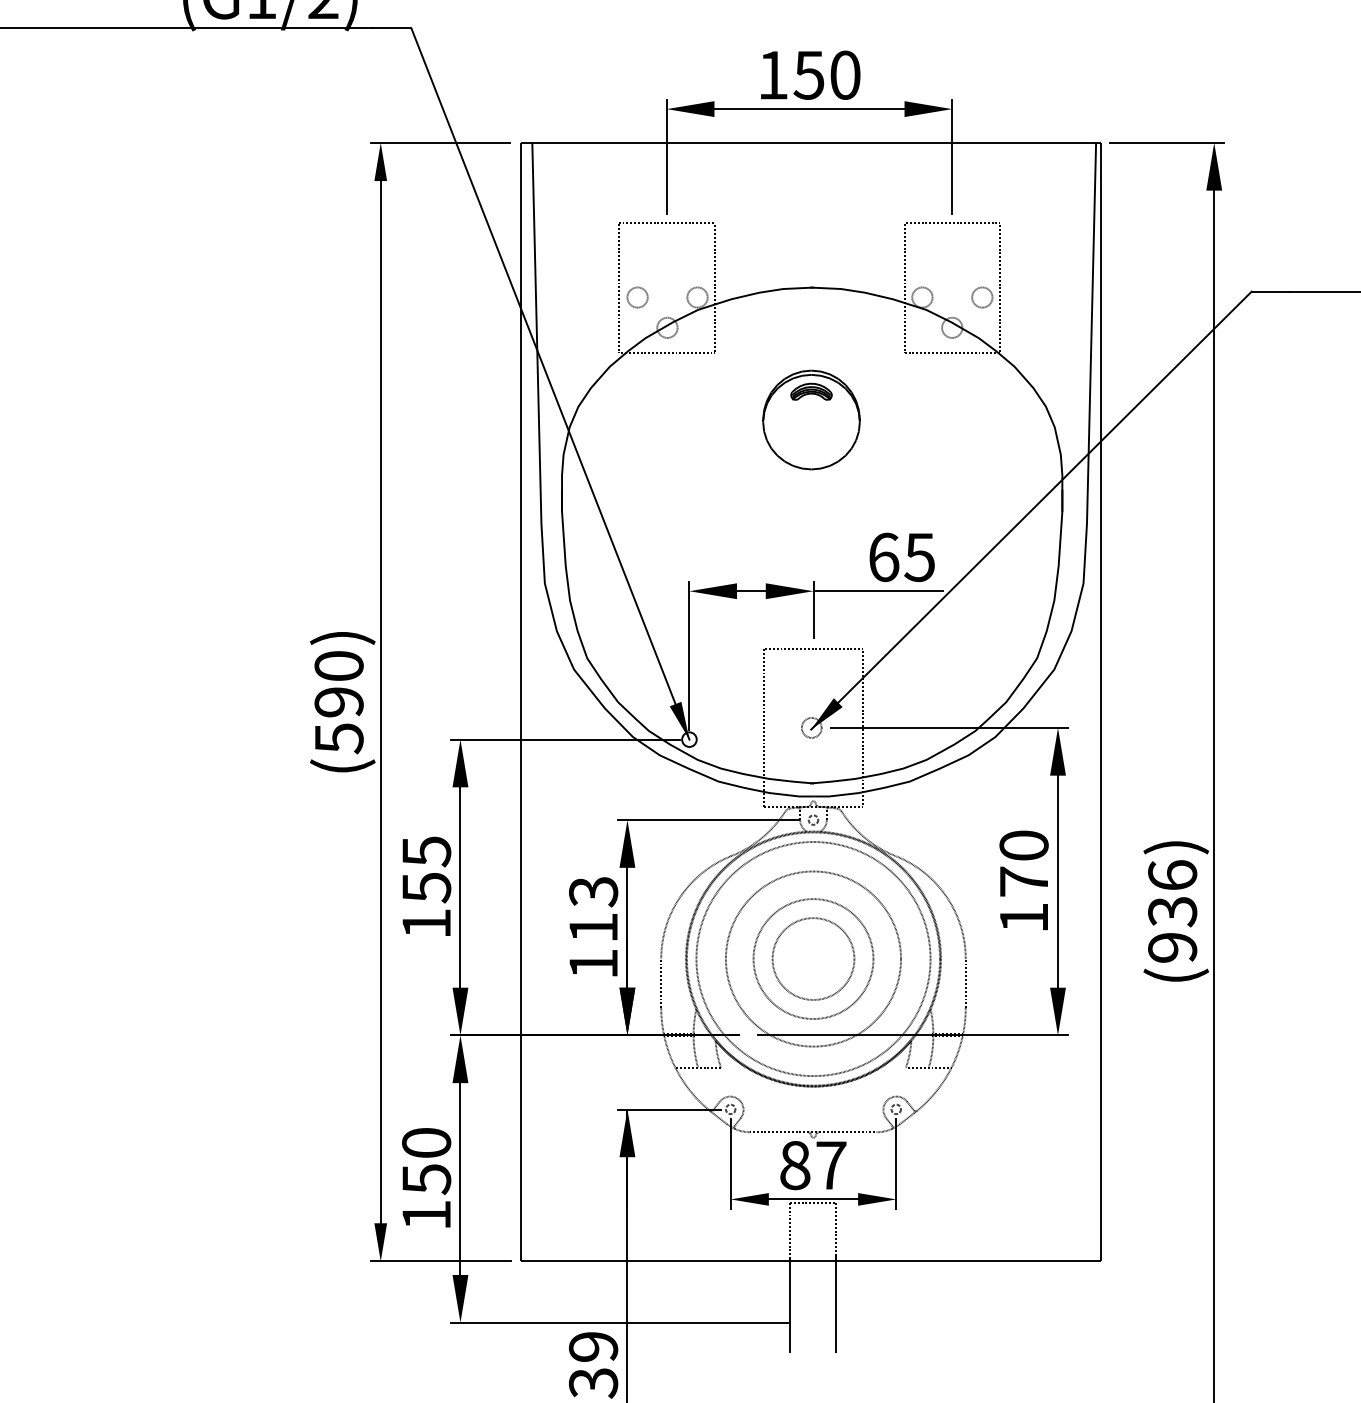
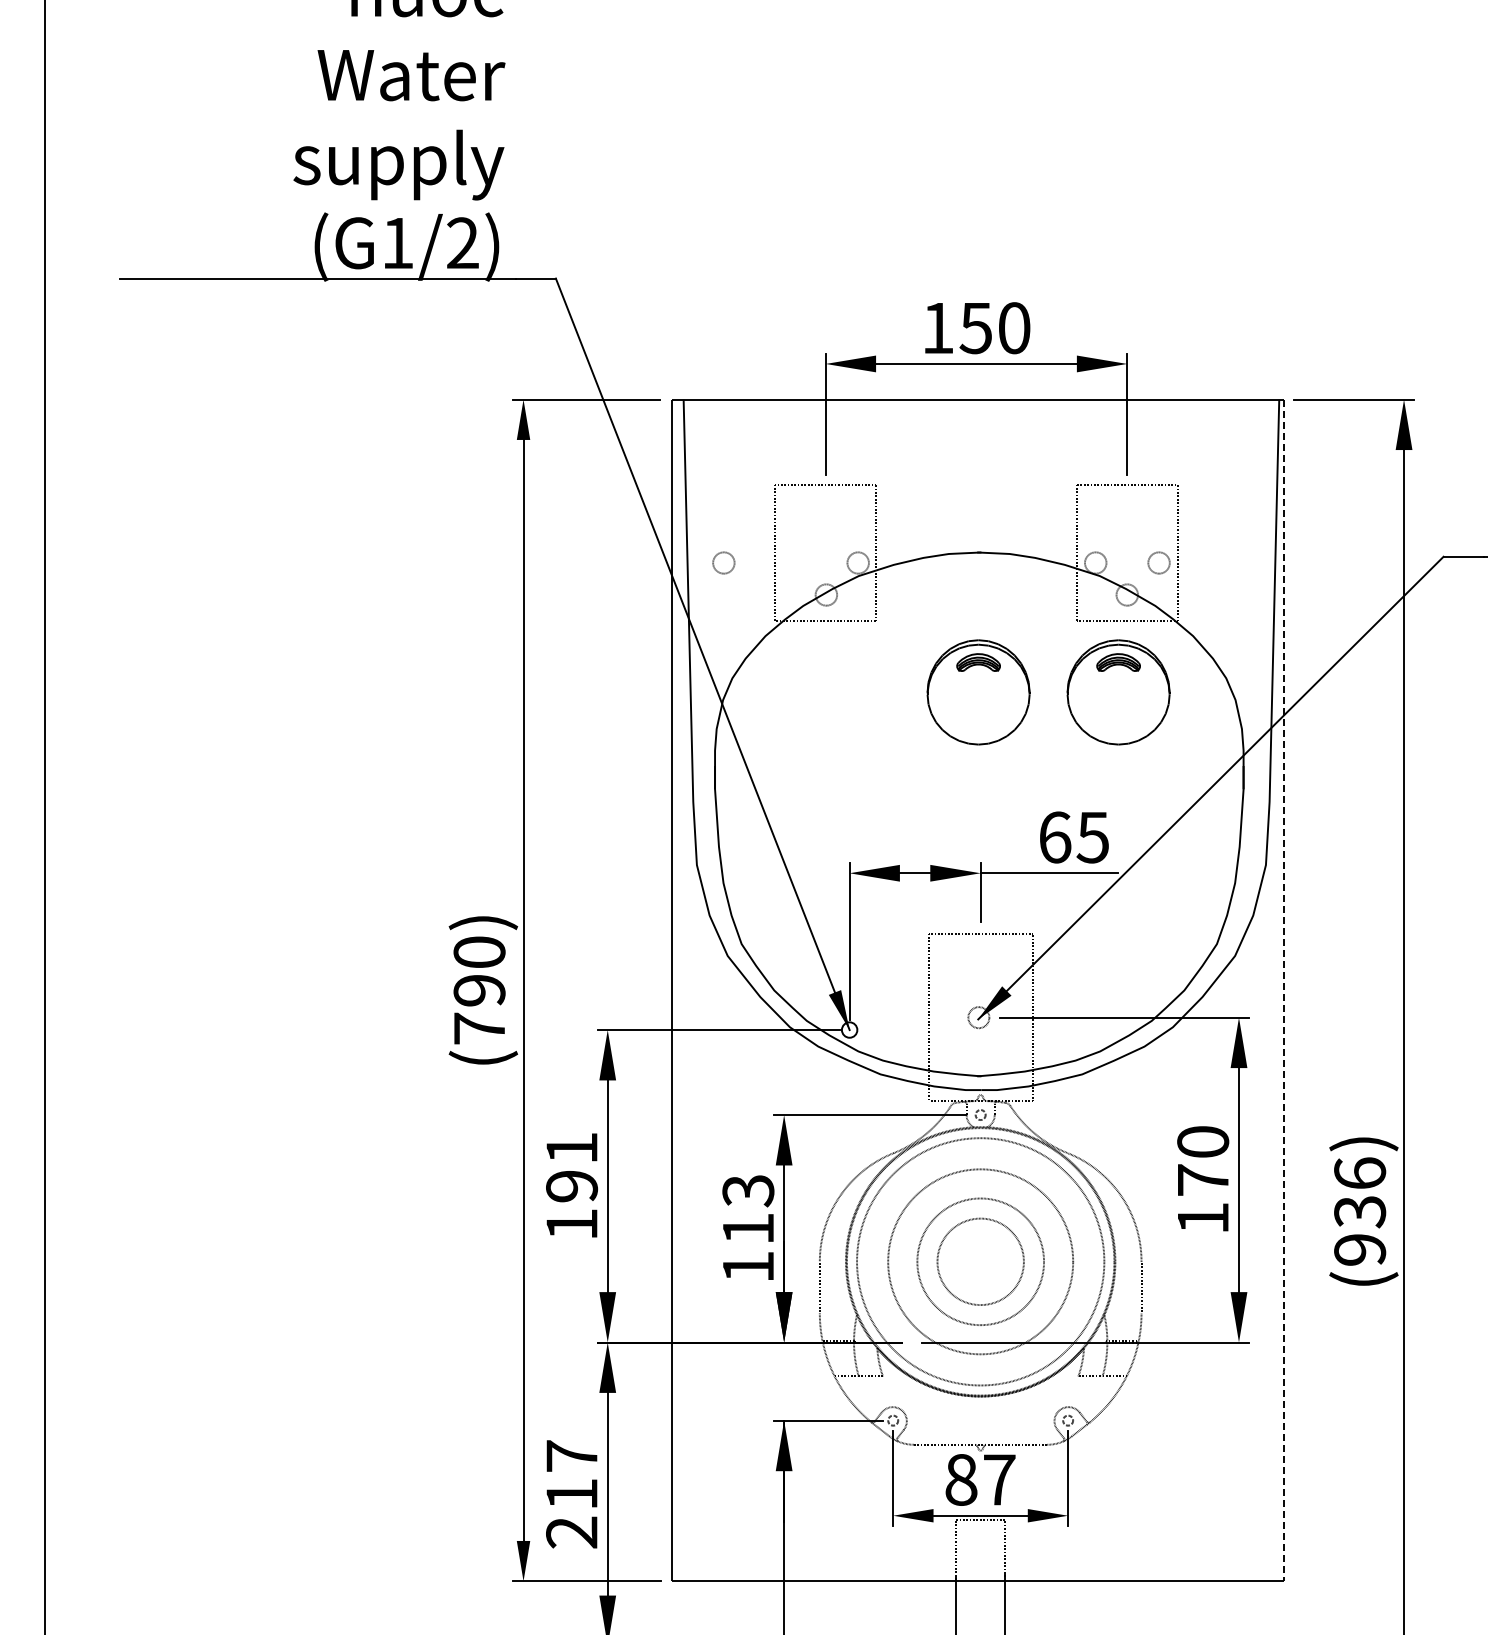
part: (637, 297) -> (723, 562), moved
part: (943, 420) -> (1118, 692), added
line: (1101, 702) -> (1284, 990), solid -> dashed
text: (339, 738) -> (479, 1028), (590) -> (790)
text: (427, 869) -> (572, 1167), 155 -> 191
text: (427, 1179) -> (572, 1494), 150 -> 217

